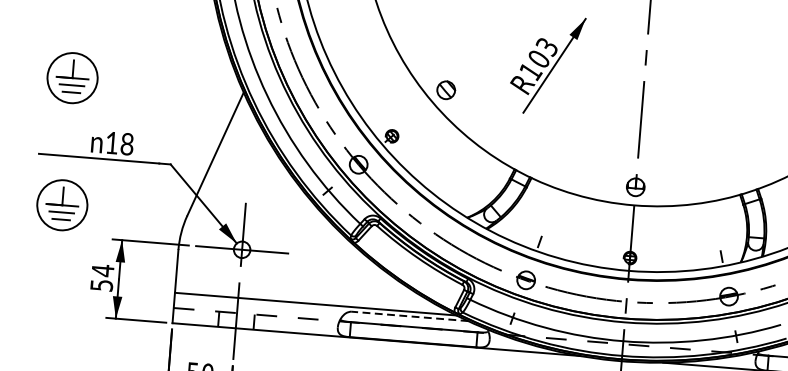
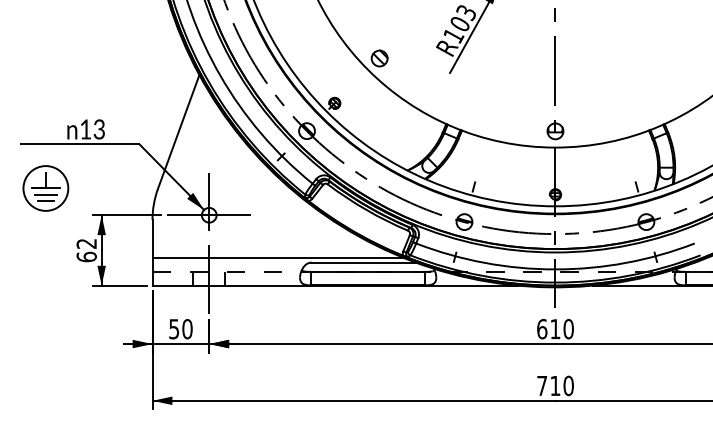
part: (72, 78) -> (45, 74), removed
text: (126, 144) -> (98, 129), 18 -> 13
text: (102, 278) -> (86, 250), 54 -> 62
line: (409, 316) -> (363, 262), dashed -> solid

